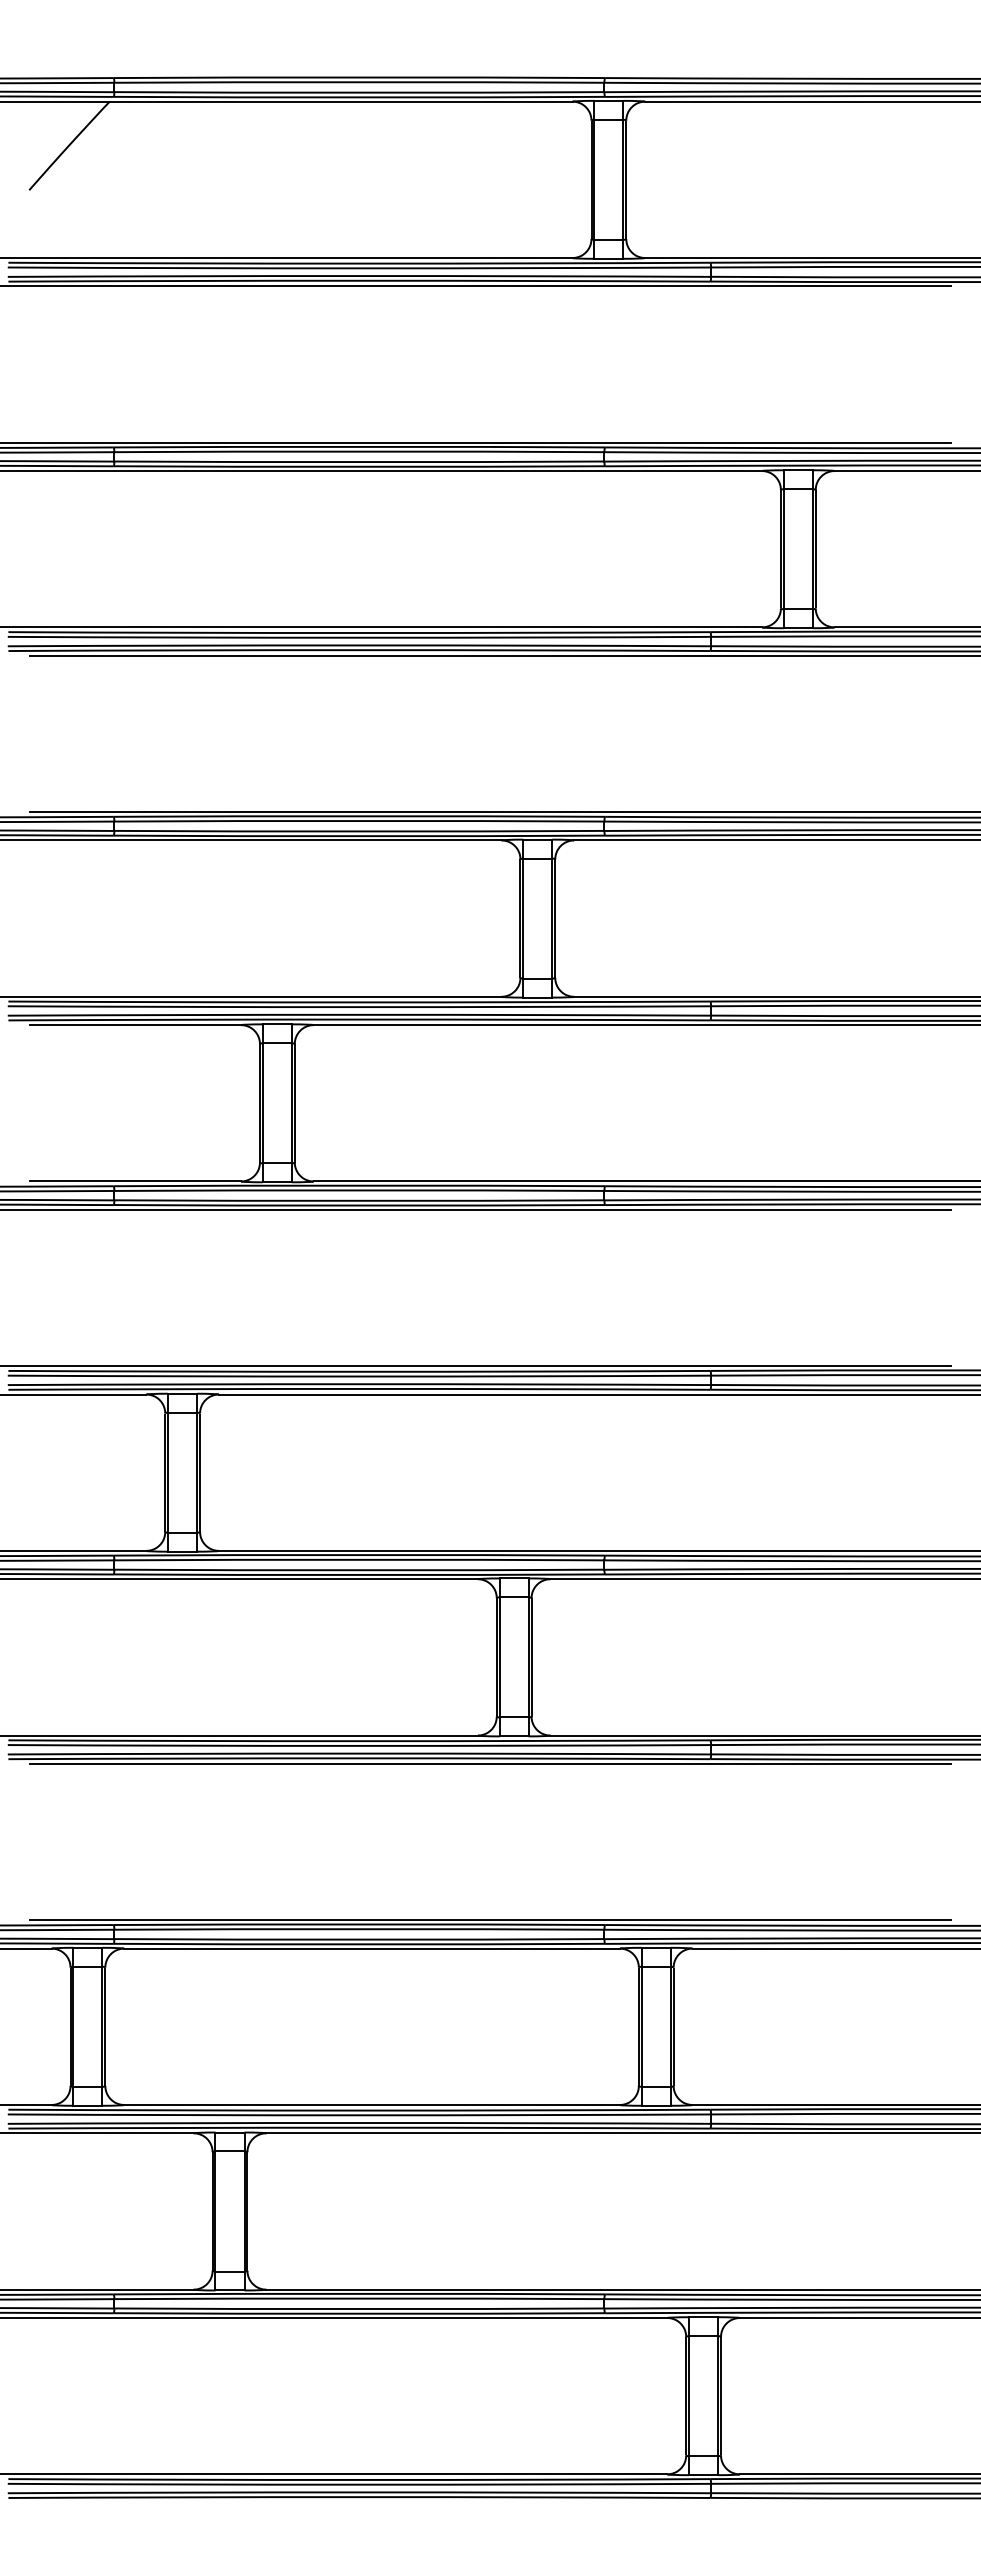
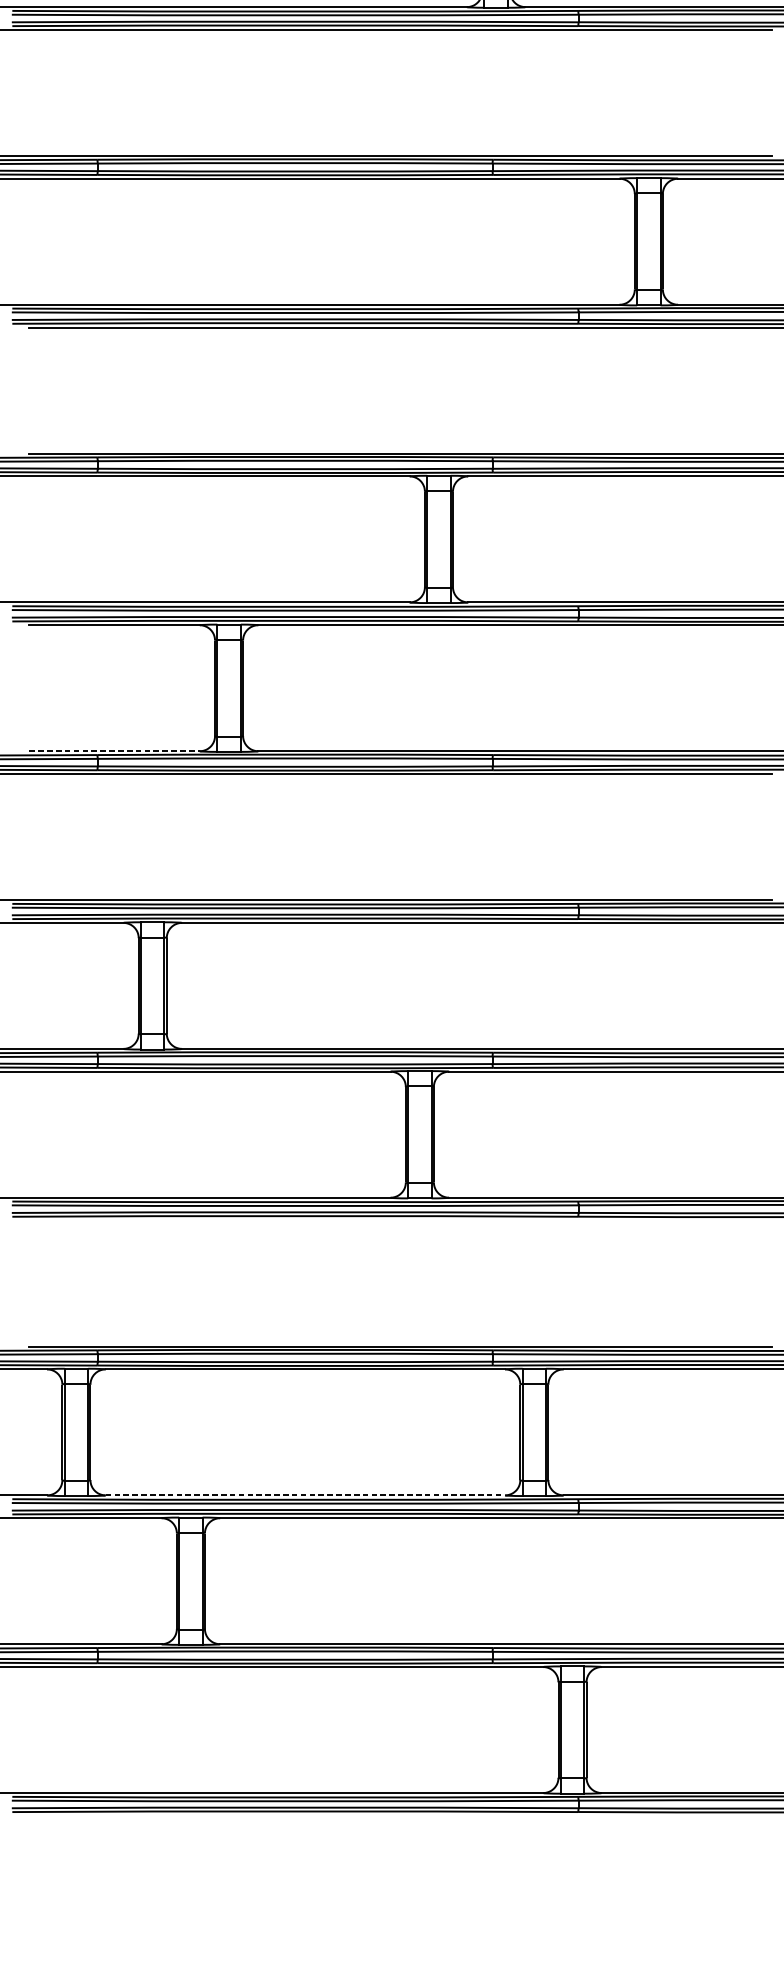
line: (135, 1181) -> (114, 751), solid -> dashed
line: (490, 1763) -> (400, 1220), removed
line: (372, 2104) -> (305, 1495), solid -> dashed

